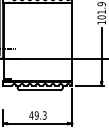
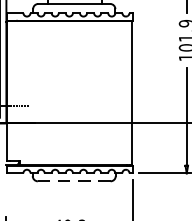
line: (40, 90) -> (74, 181), solid -> dashed

